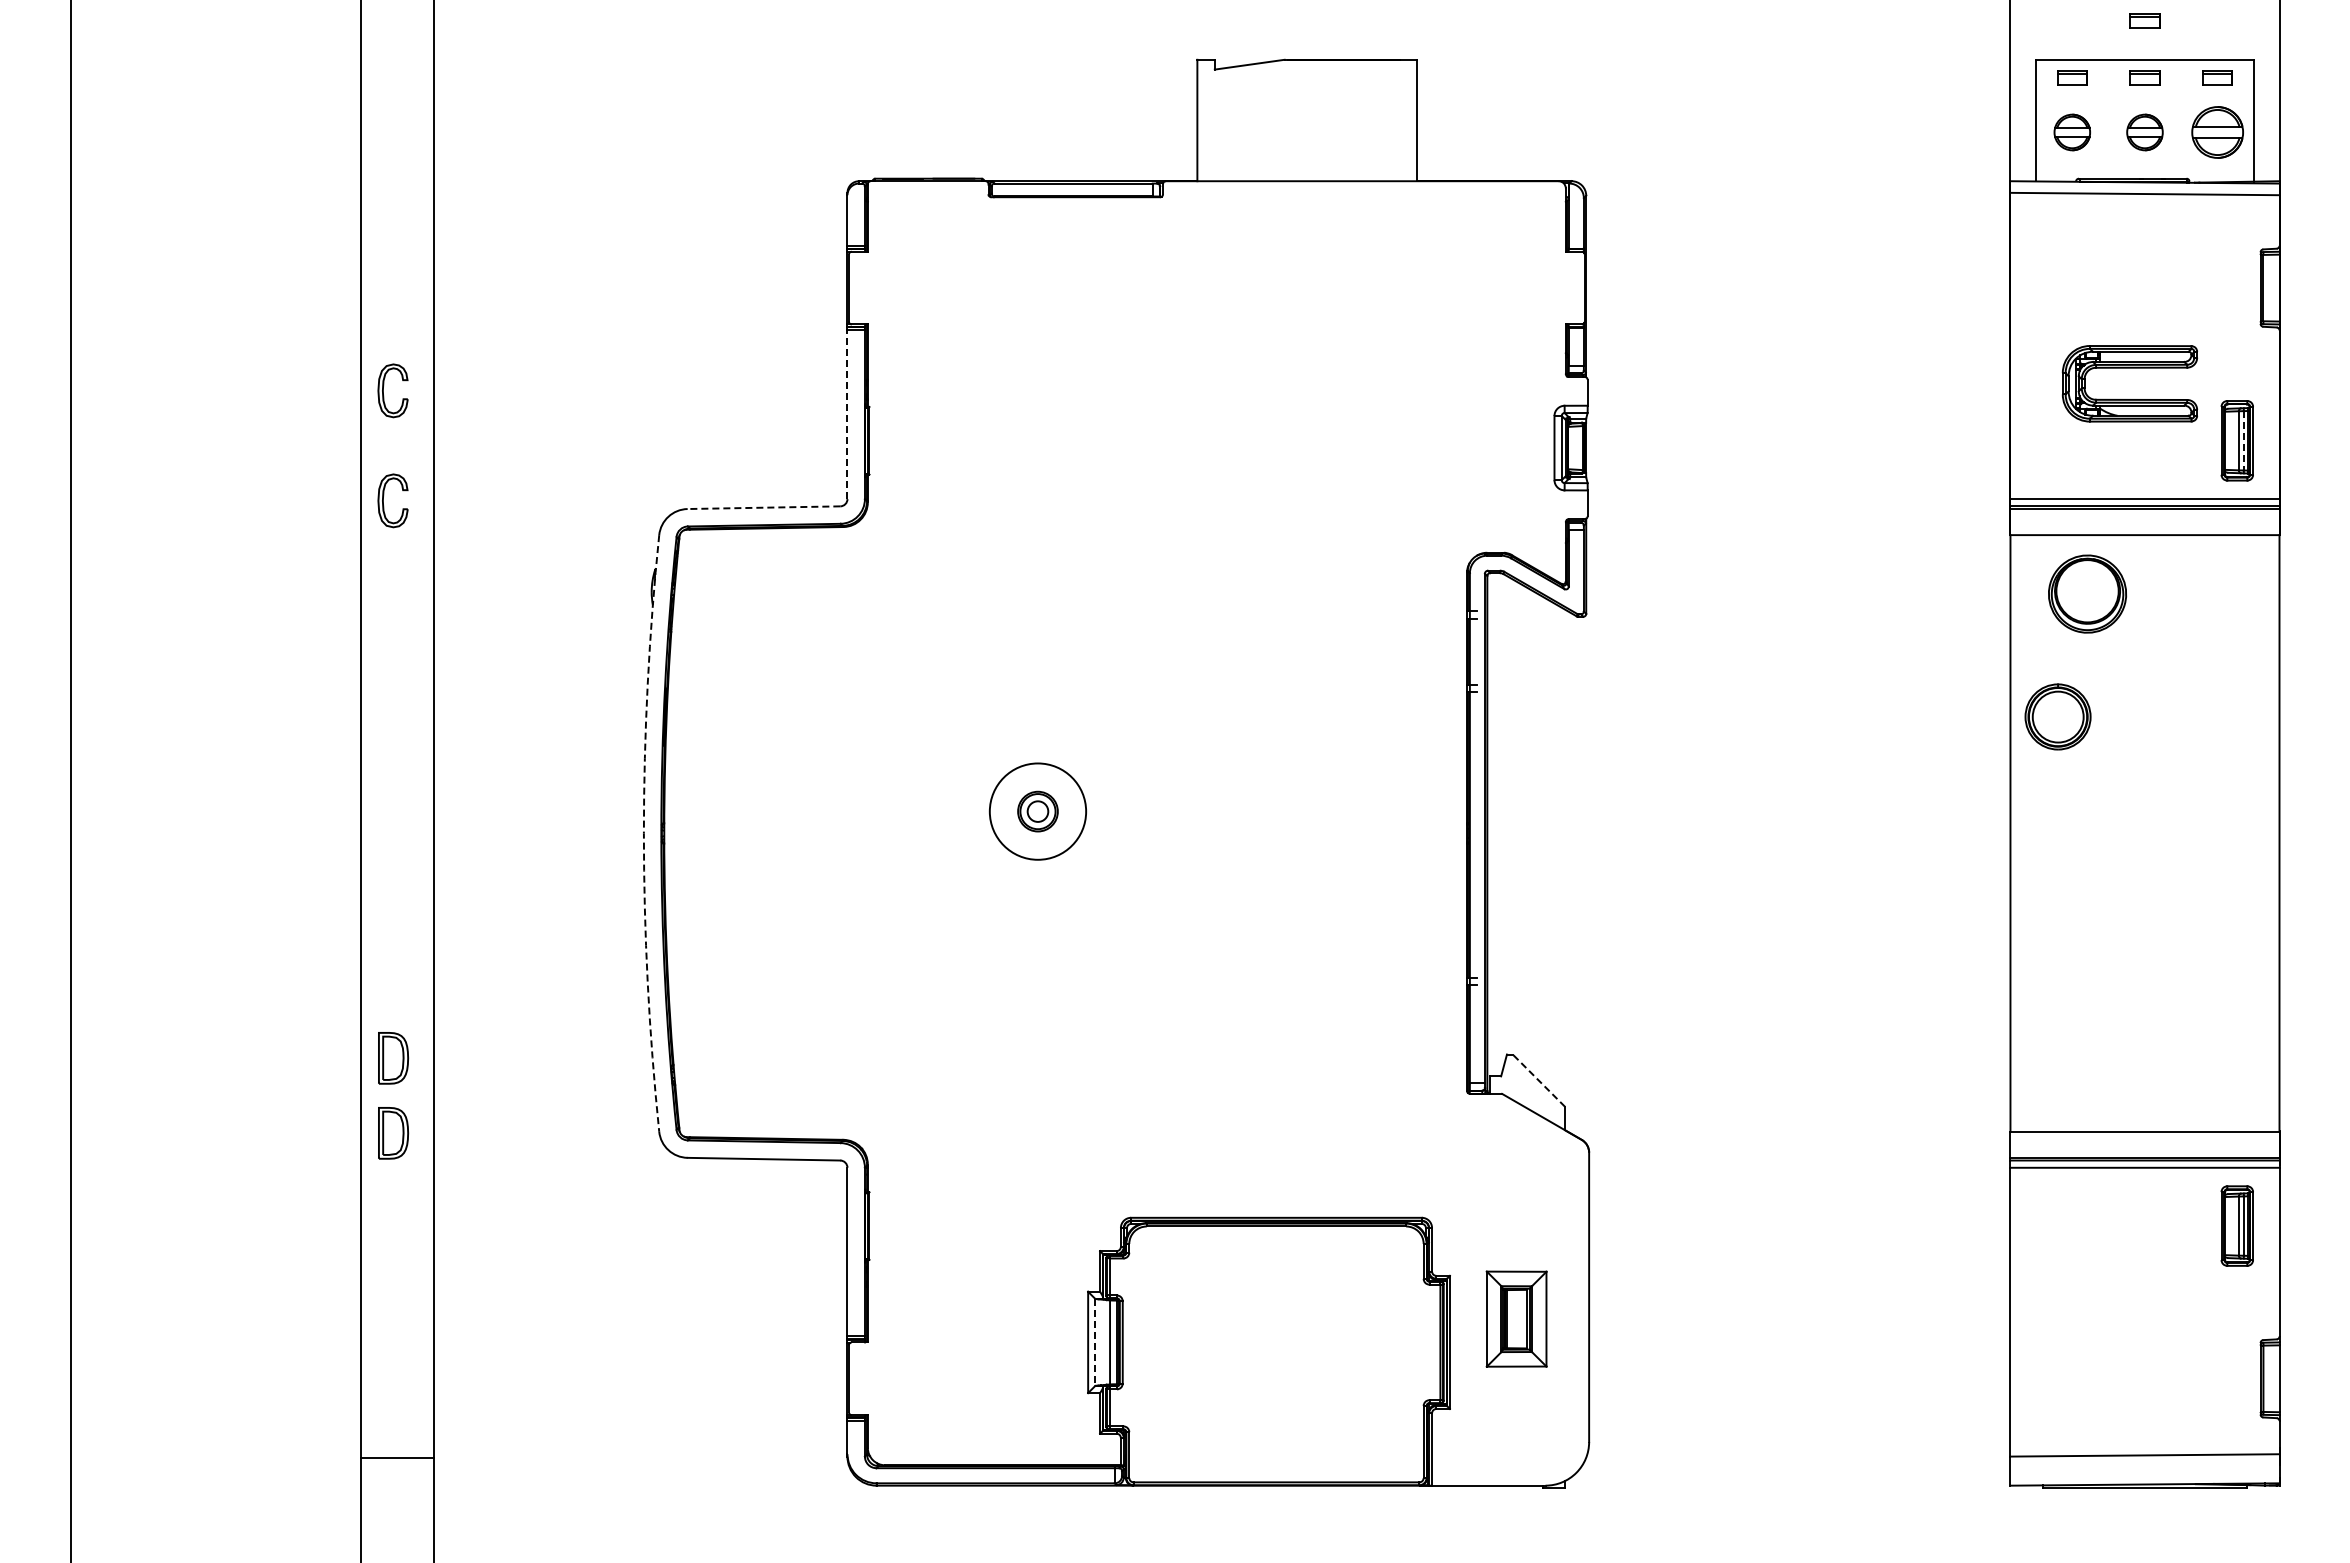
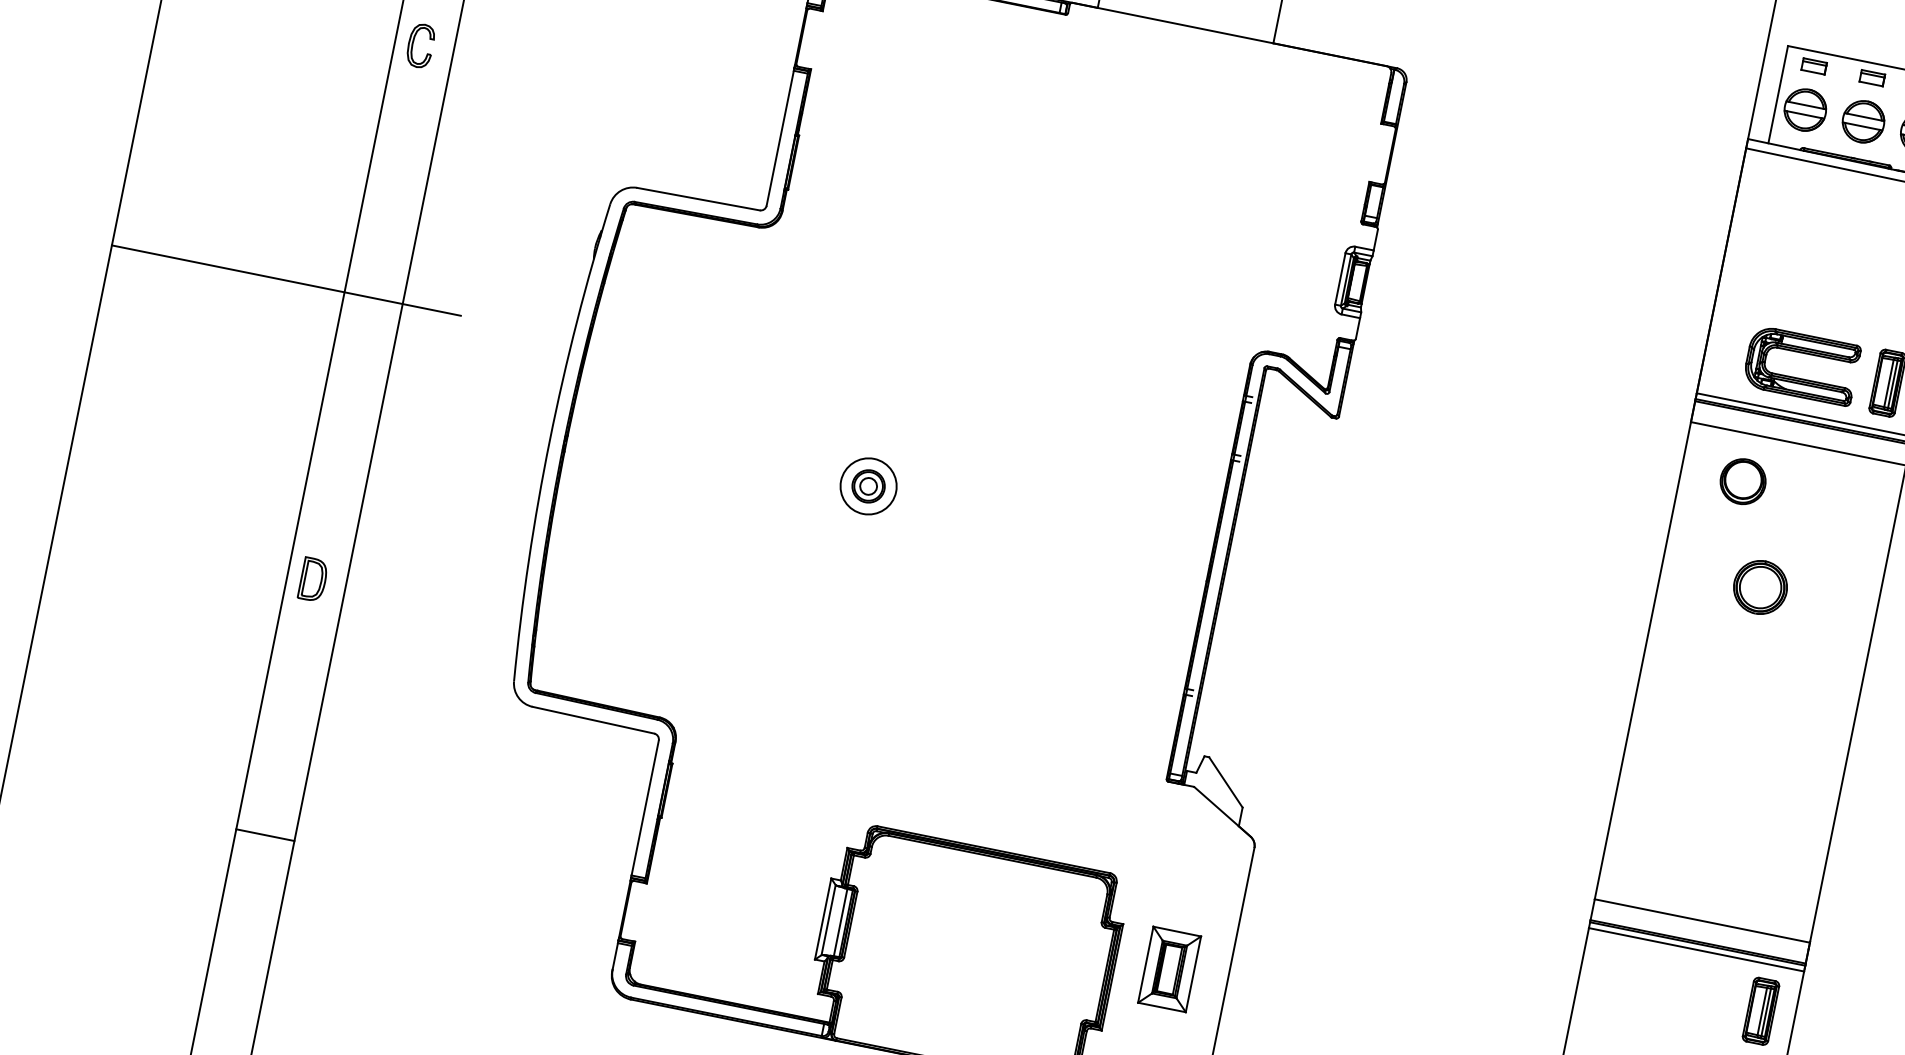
part: (2144, 20) -> (1881, 32), removed
part: (2072, 132) -> (1805, 110), size x1.43
part: (2144, 132) -> (1863, 121), size x1.43
part: (2129, 368) -> (1803, 353), moved
line: (847, 414) -> (780, 138), dashed -> solid
line: (2243, 440) -> (1892, 384), dashed -> solid
part: (383, 500) -> (395, 132), removed
line: (763, 507) -> (698, 198), dashed -> solid
part: (2087, 593) -> (1743, 481), size x0.71
line: (288, 705) -> (286, 280), added
part: (2057, 716) -> (1760, 587), moved
circle: (1037, 811) -> (868, 486), size x0.71
arc: (643, 833) -> (549, 440), dashed -> solid
line: (1538, 1080) -> (1225, 782), dashed -> solid
part: (393, 1133) -> (301, 639), removed
line: (1094, 1342) -> (828, 920), dashed -> solid
line: (397, 1457) -> (265, 834), moved

